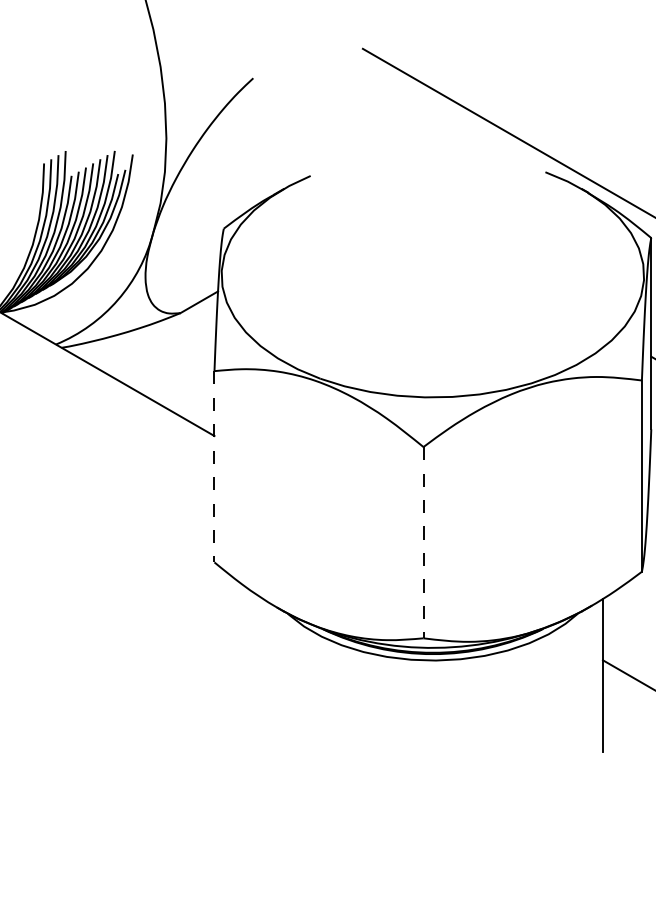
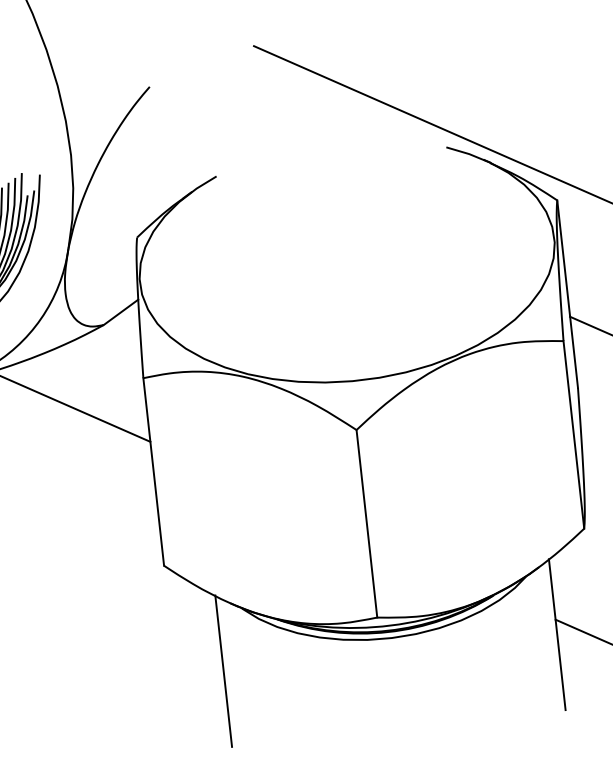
line: (214, 466) -> (153, 471), dashed -> solid
line: (423, 542) -> (366, 523), dashed -> solid
line: (262, 675) -> (223, 671), added

